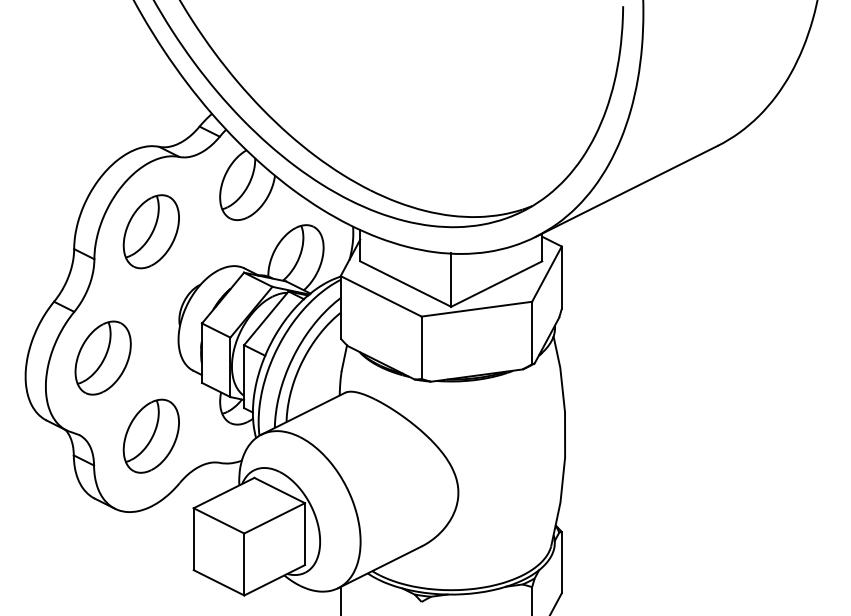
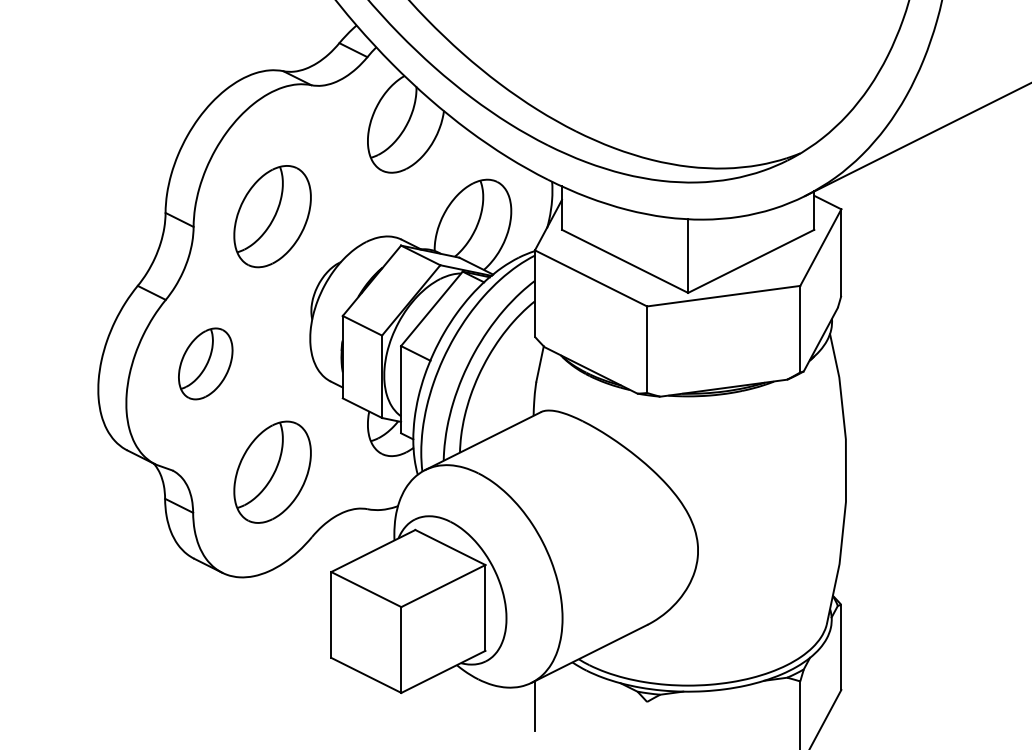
part: (150, 231) -> (271, 216), moved
part: (102, 357) -> (204, 363), size x0.7

